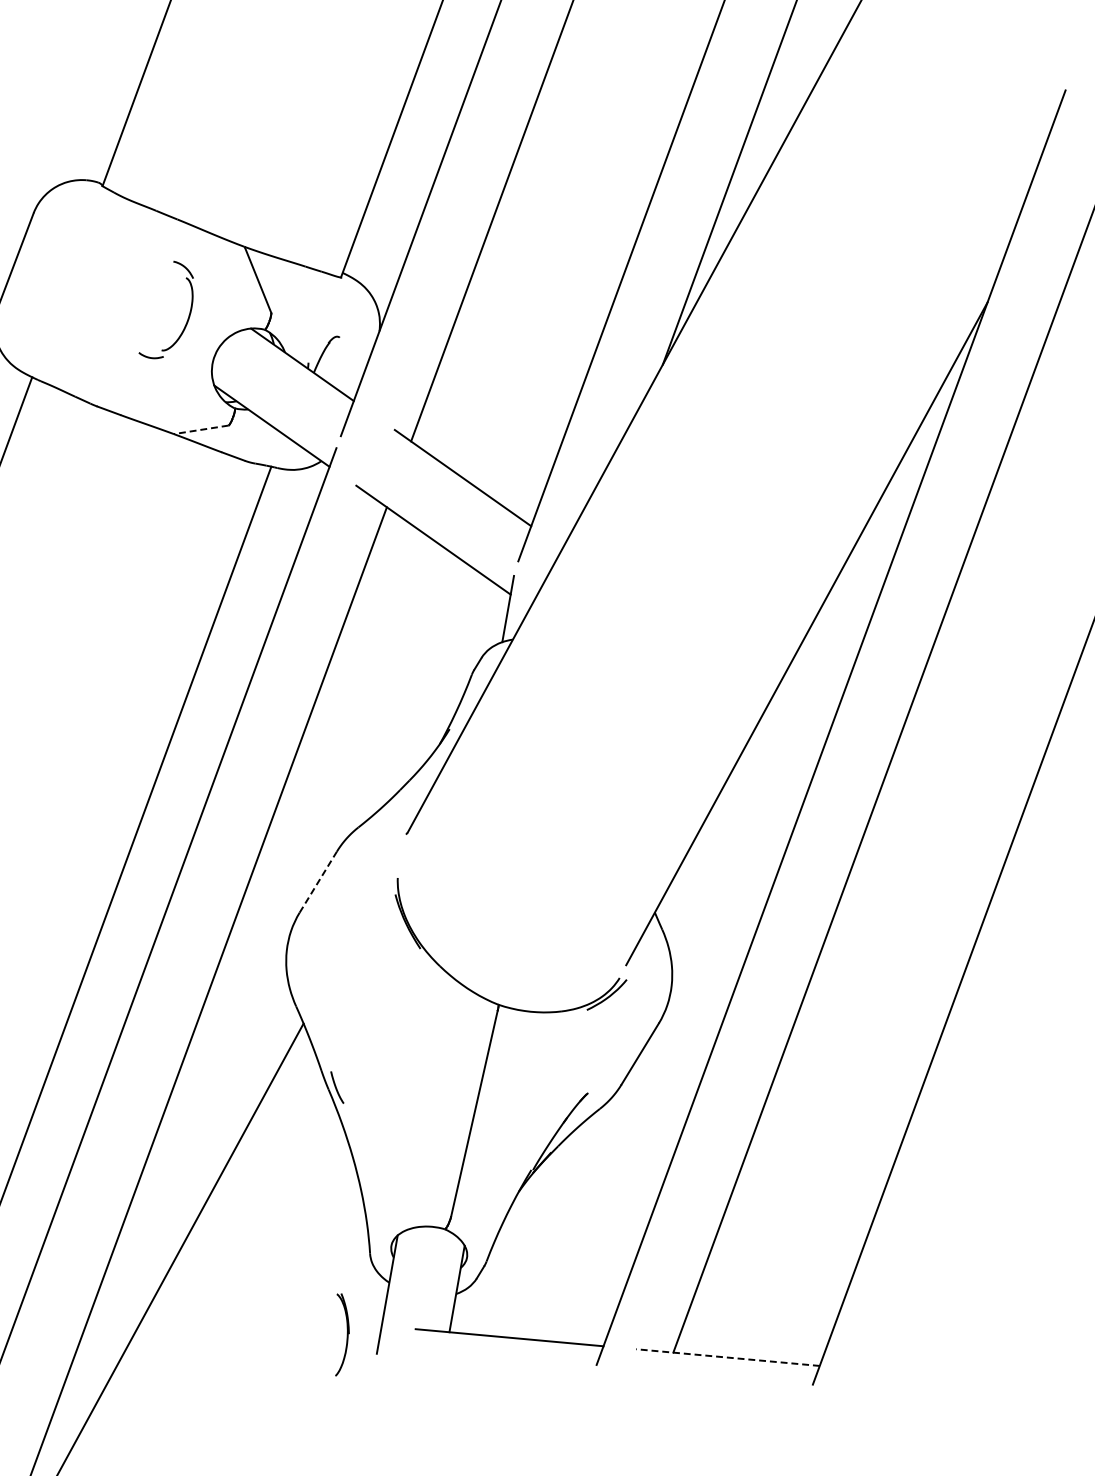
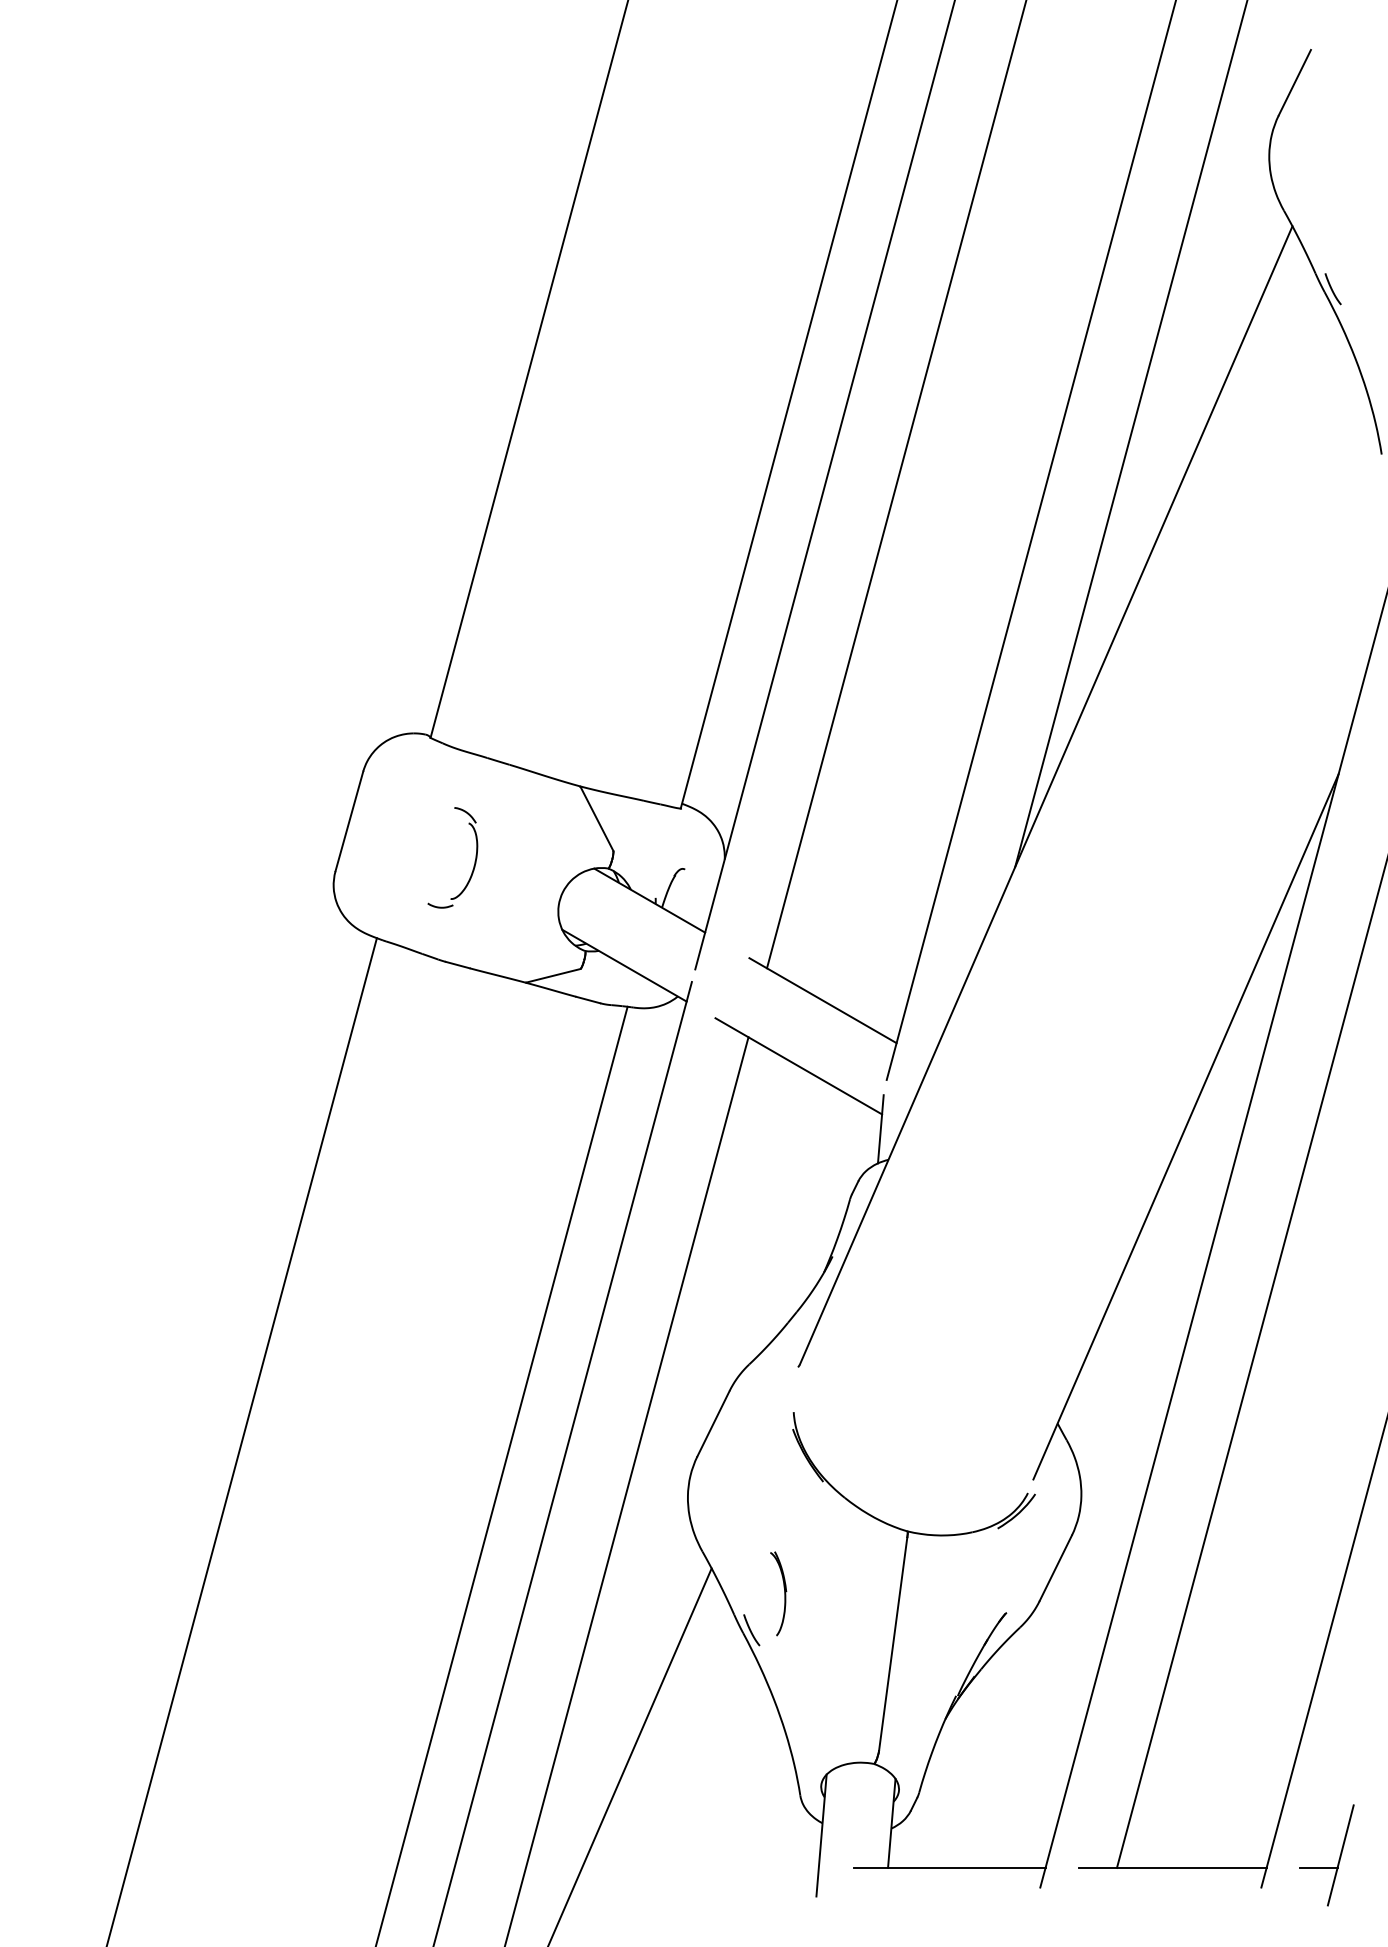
part: (188, 315) -> (474, 861), moved
line: (201, 429) -> (553, 975), dashed -> solid
line: (318, 881) -> (713, 1423), dashed -> solid
part: (341, 1334) -> (778, 1593), moved
line: (727, 1357) -> (1172, 1867), dashed -> solid
part: (878, 1370) -> (1326, 1867), added

